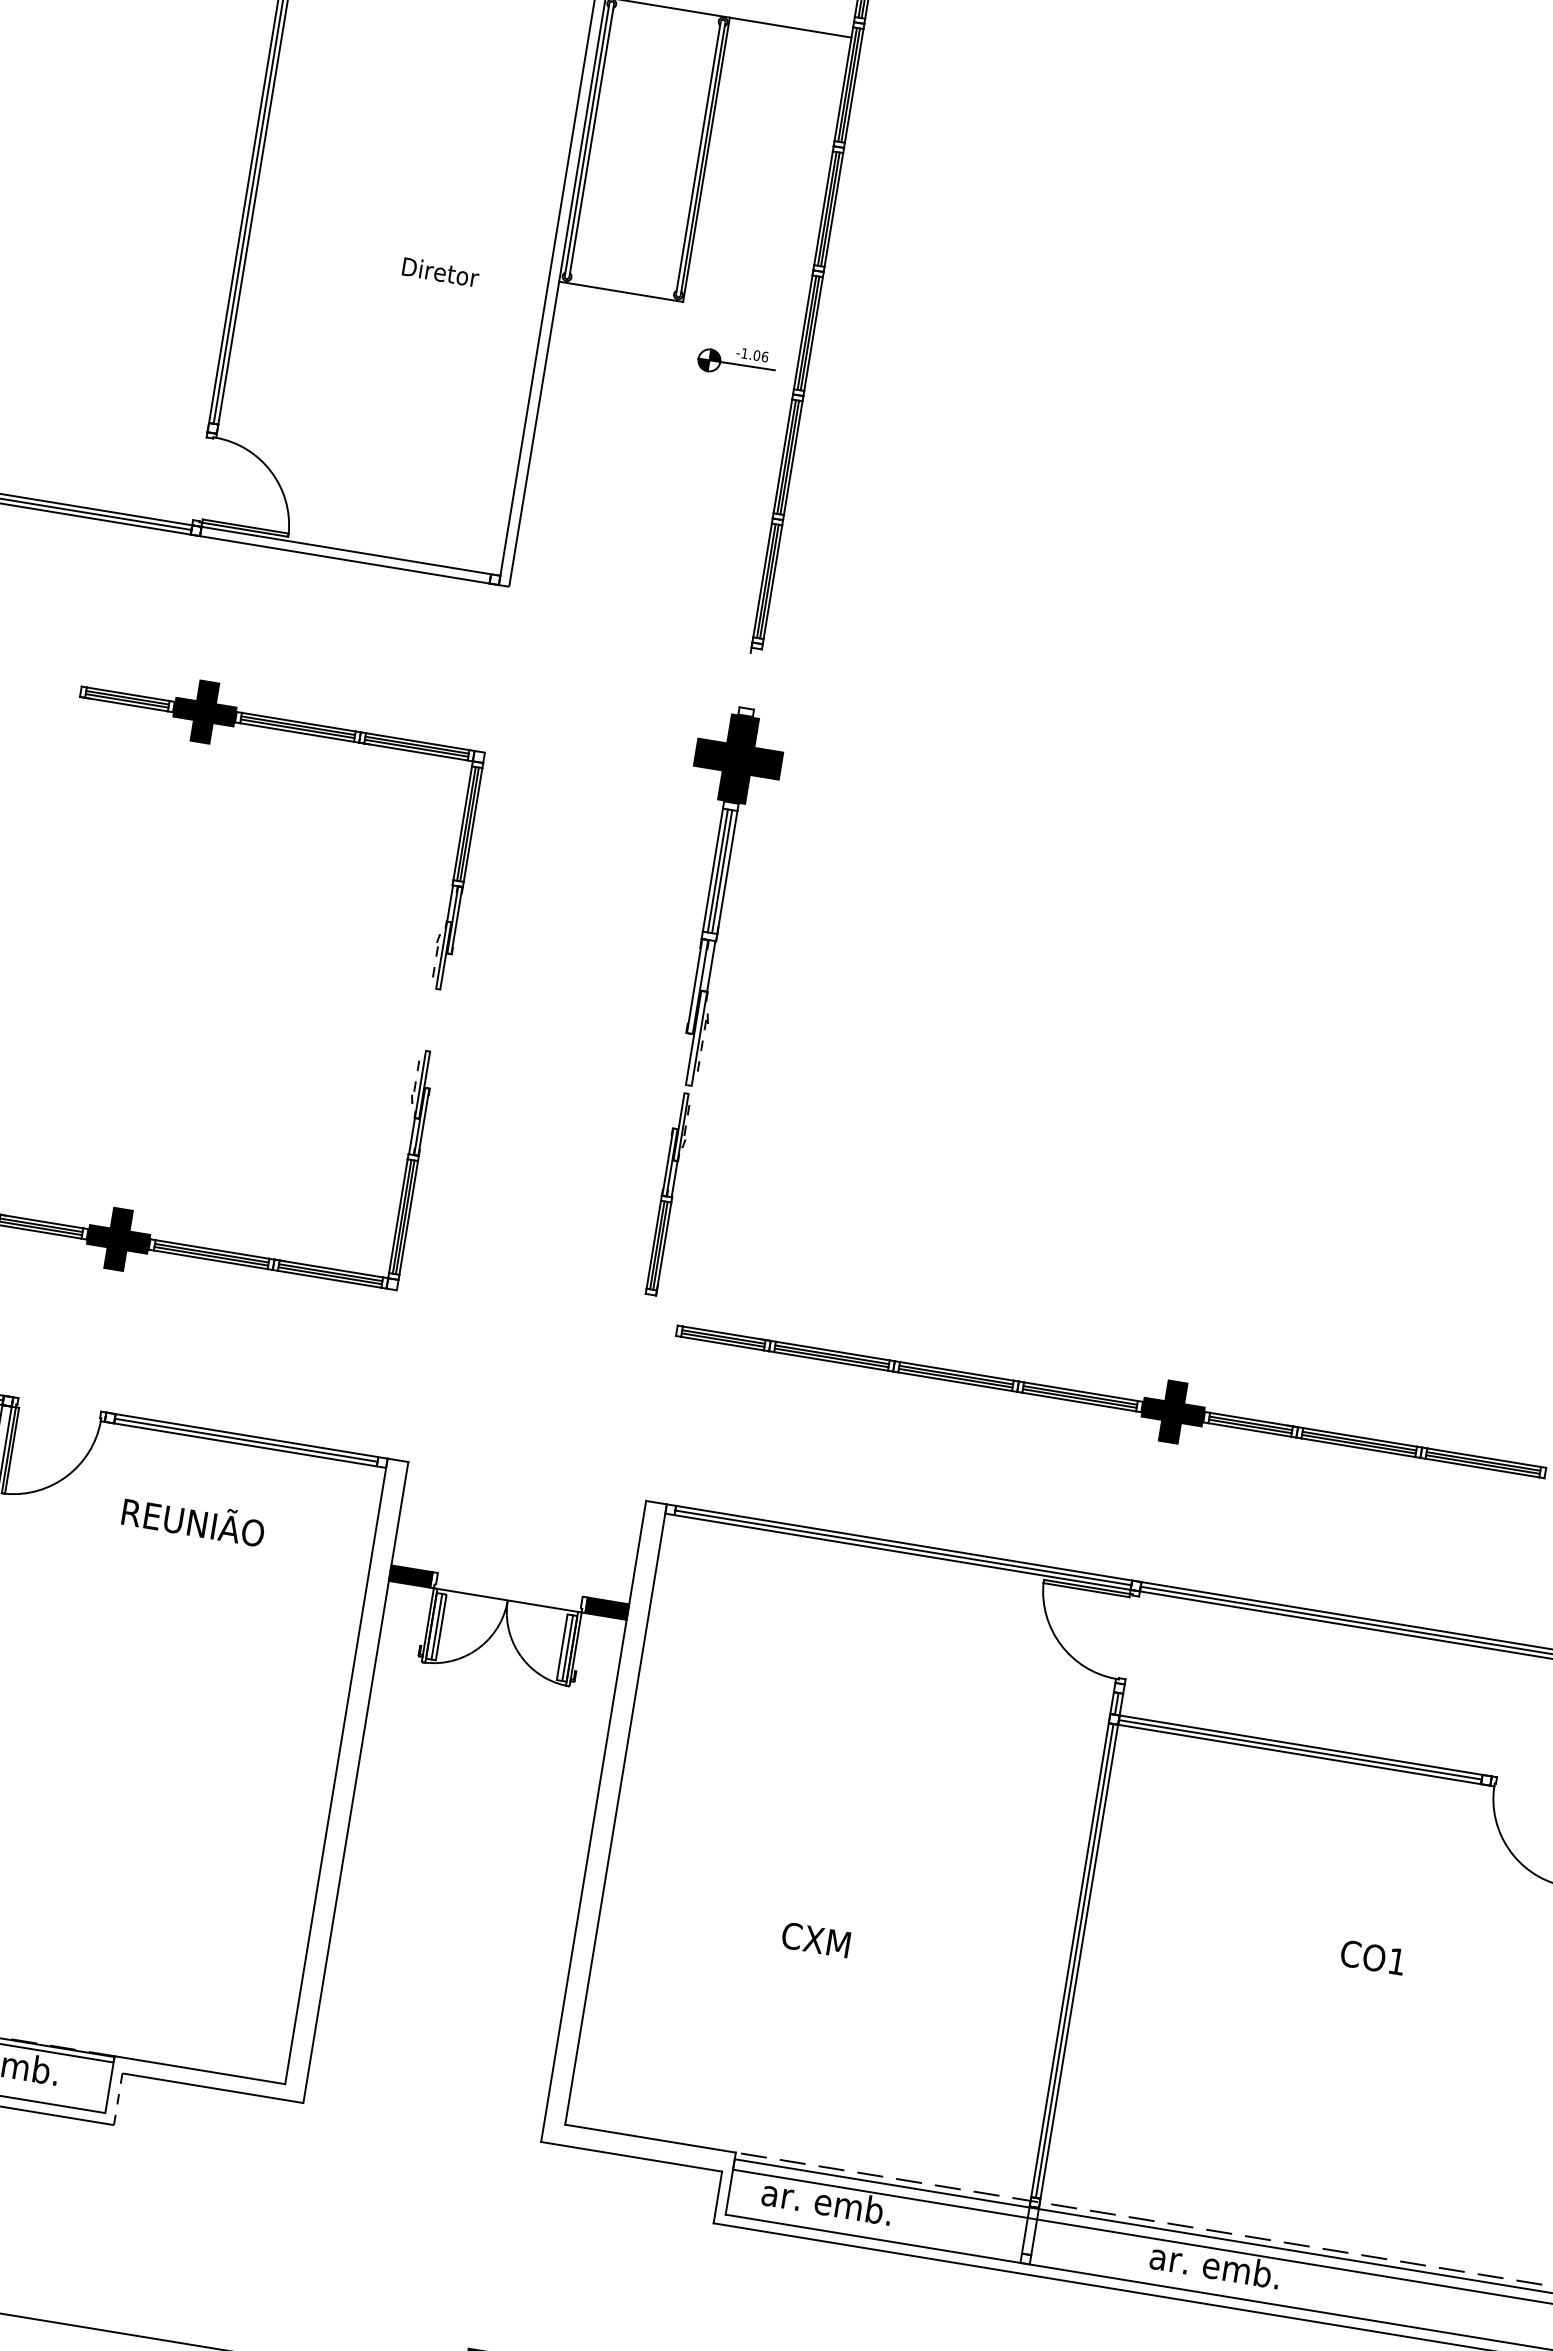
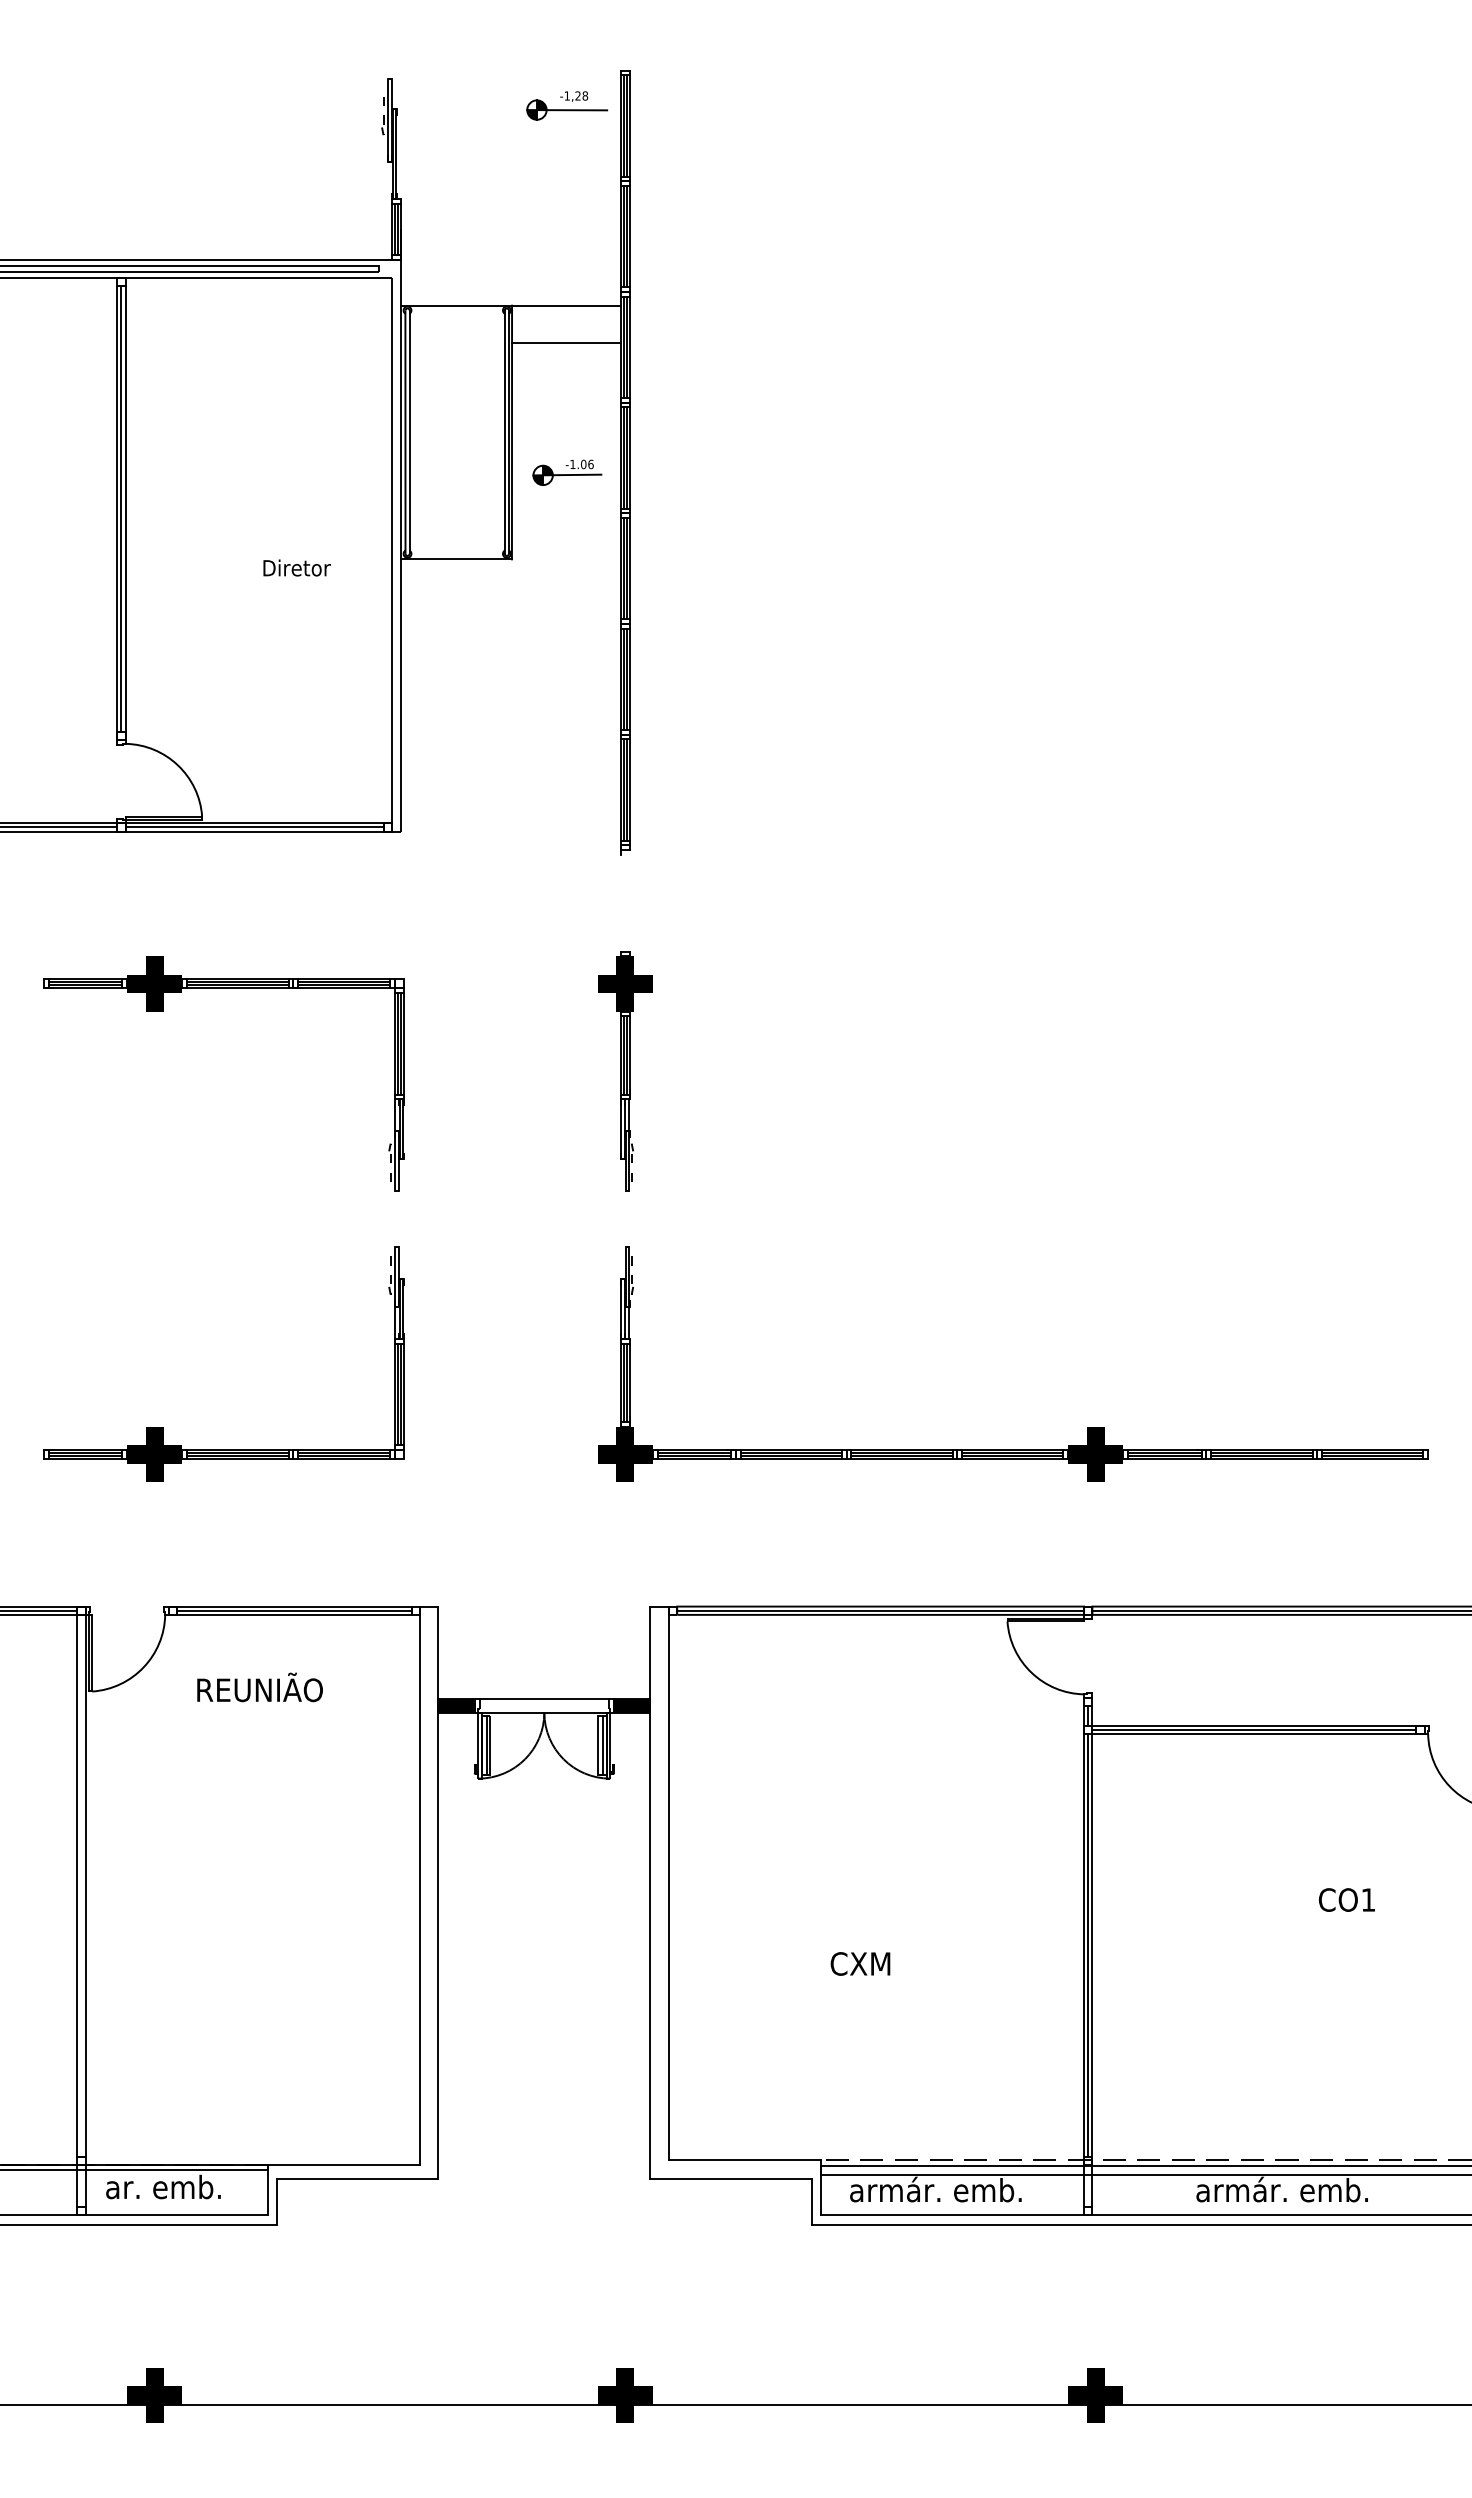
line: (784, 68) -> (566, 342), added
part: (737, 361) -> (567, 472), moved
line: (345, 555) -> (254, 827), added
part: (716, 896) -> (625, 1071), size x0.71
fill: (644, 1325) -> (624, 1454), added
line: (509, 1584) -> (543, 1698), added
line: (117, 2099) -> (276, 2201), dashed -> solid
text: (875, 2209) -> (950, 2189), ar. emb. -> armár. emb.
text: (1263, 2272) -> (1296, 2189), ar. emb. -> armár. emb.

